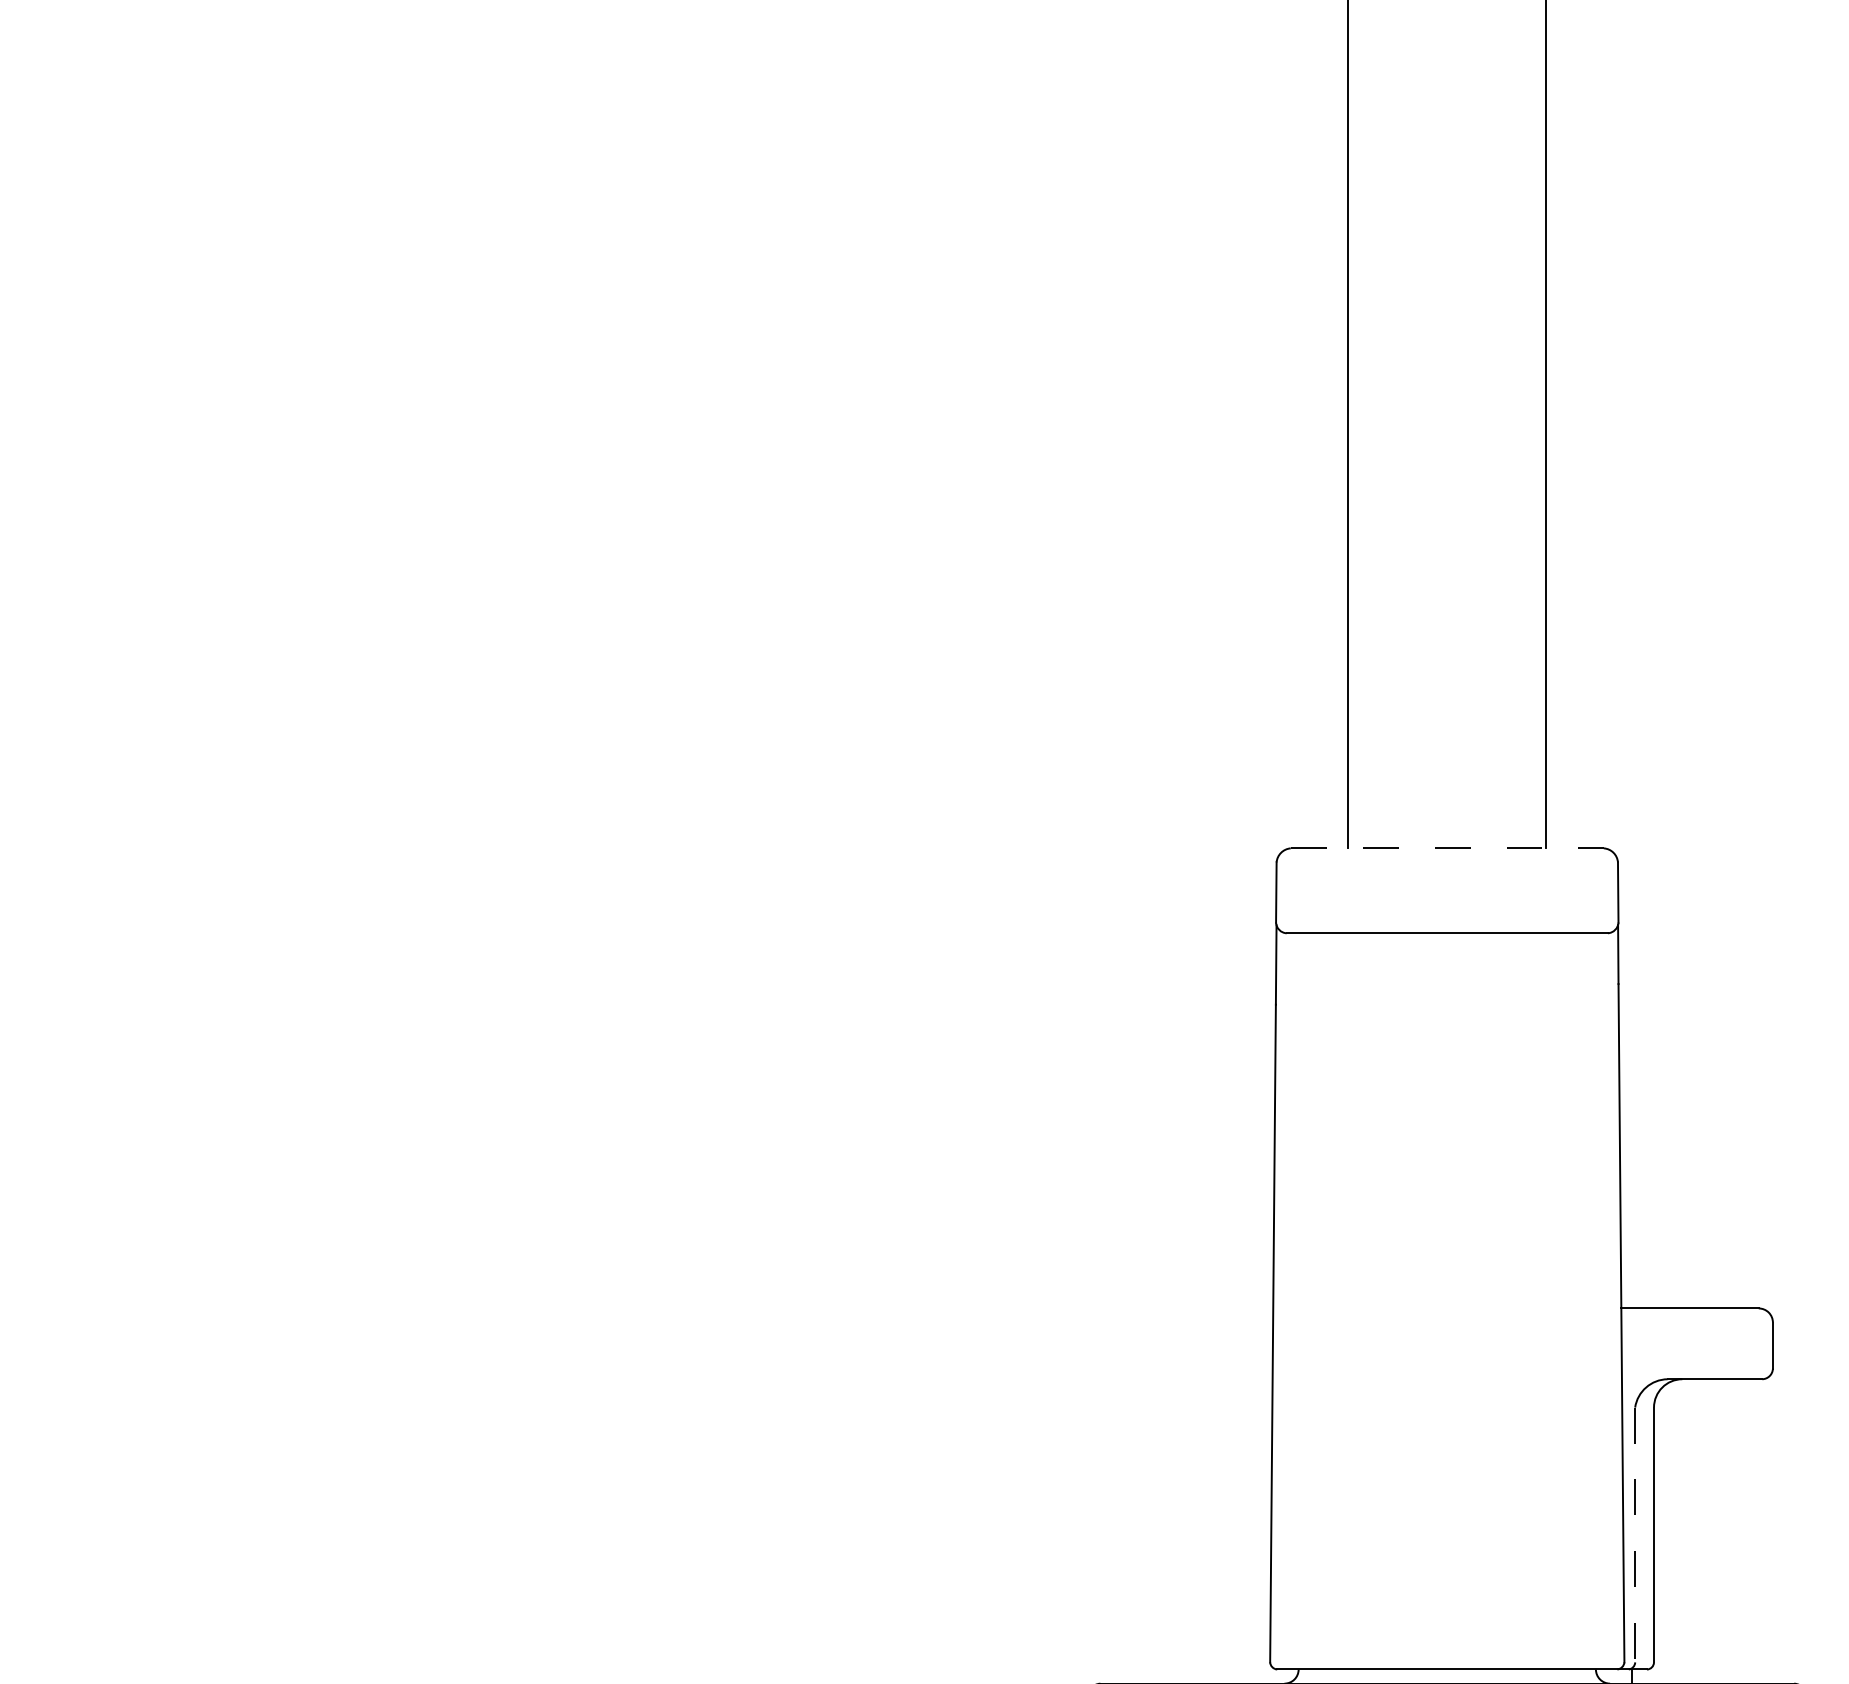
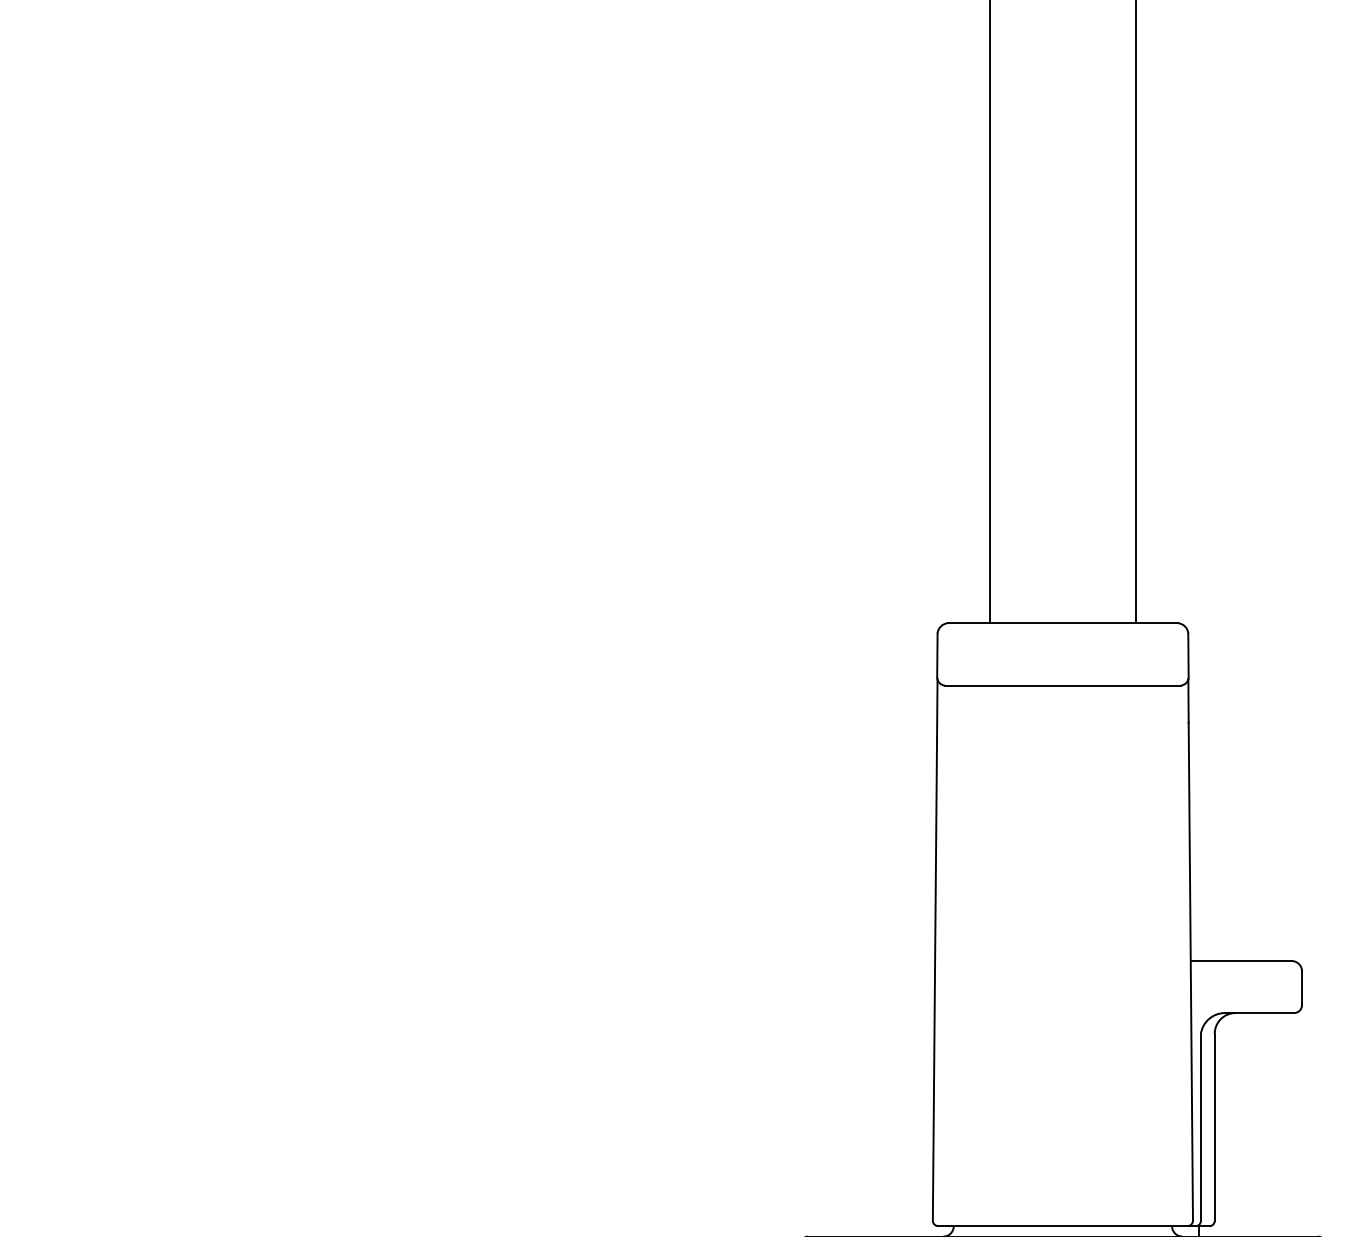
line: (1446, 848) -> (1062, 623), dashed -> solid
line: (1634, 1535) -> (1200, 1127), dashed -> solid

